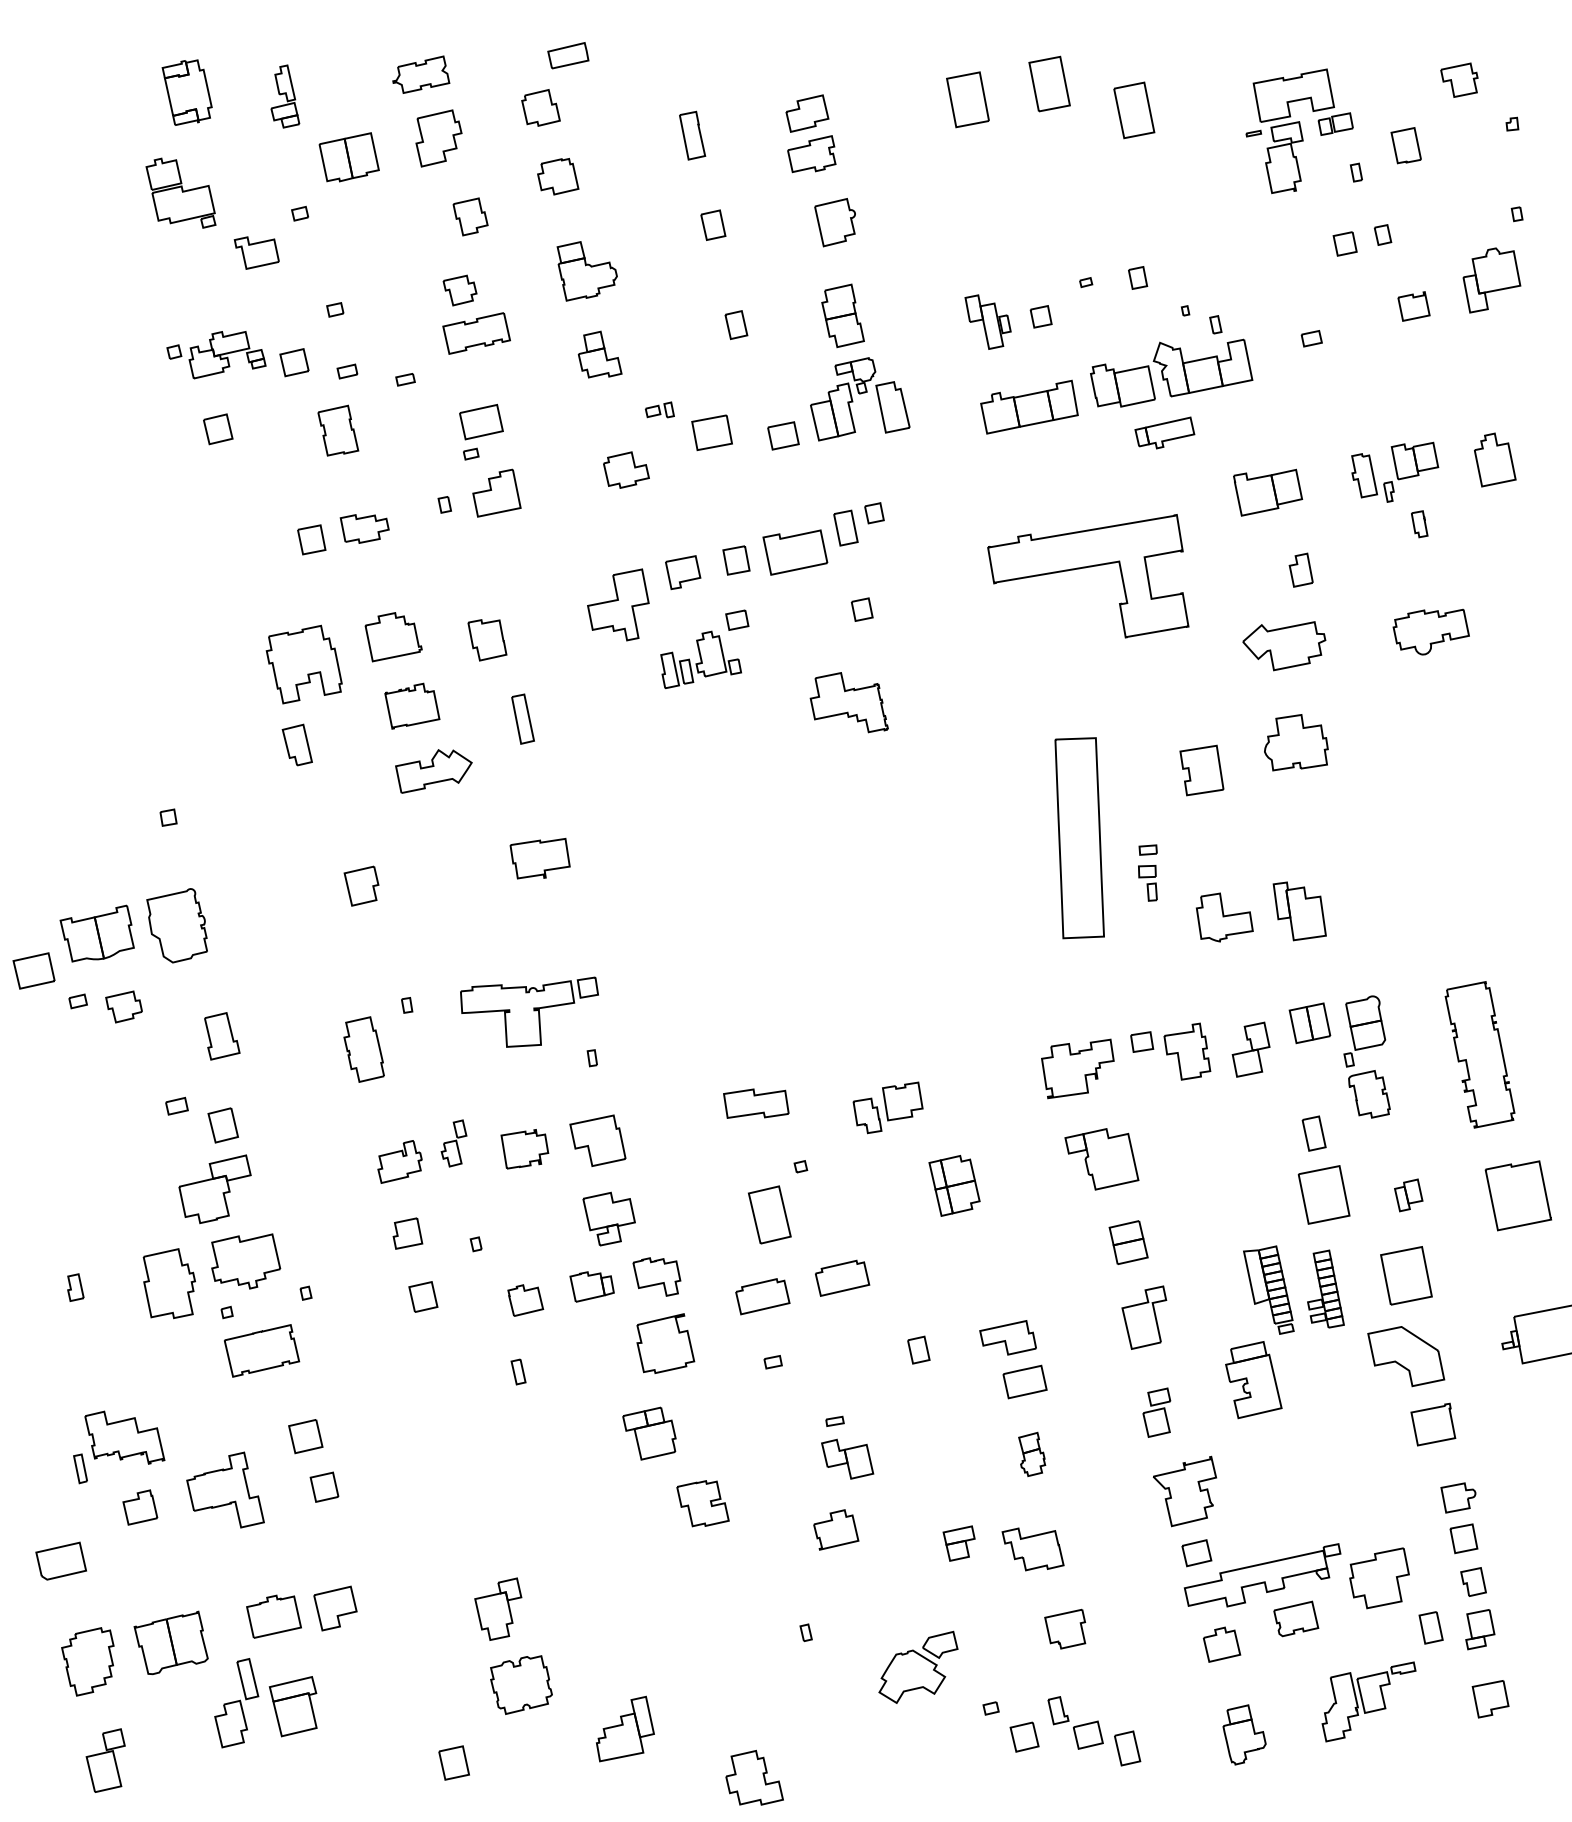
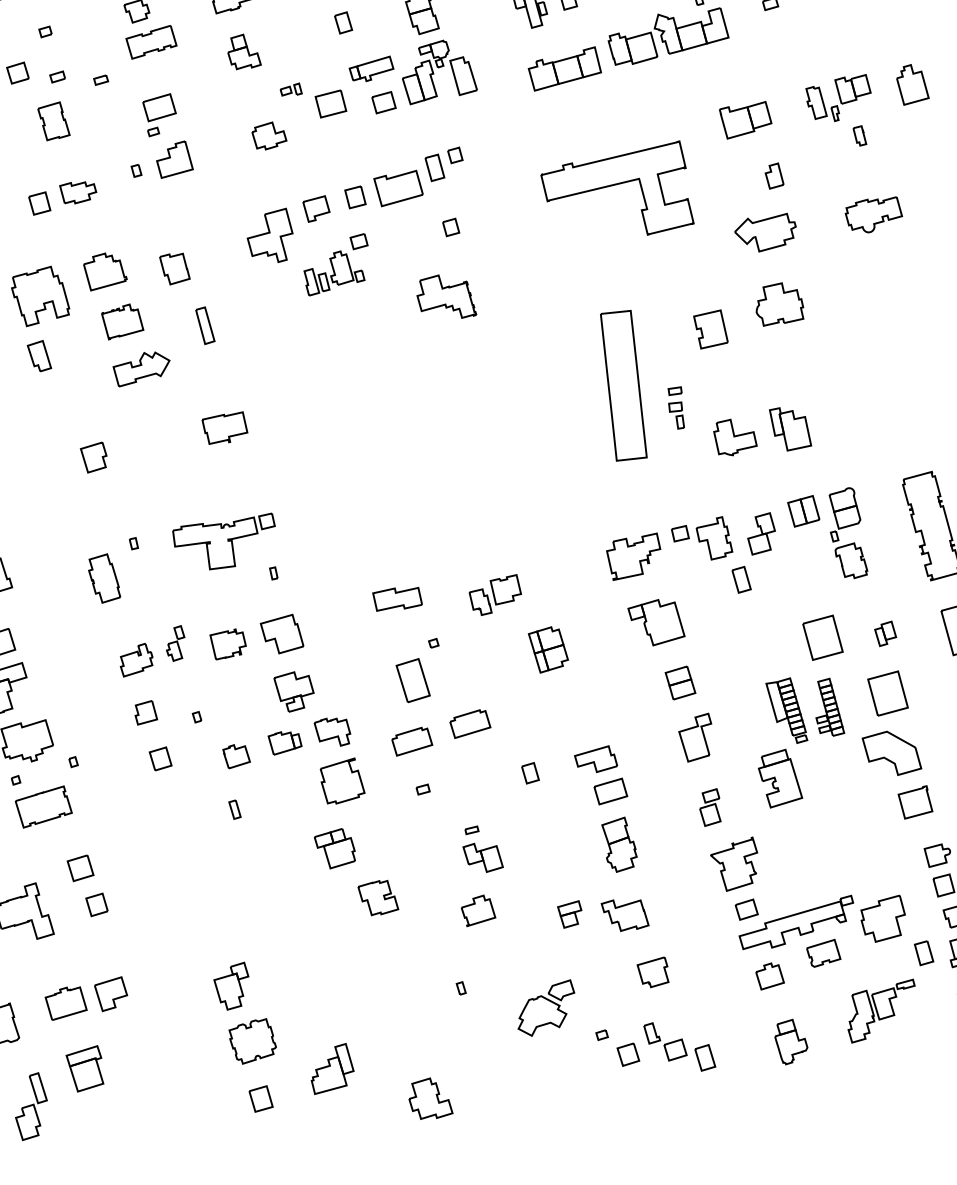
part: (1164, 432) -> (371, 69), moved
part: (1313, 1133) -> (741, 579), moved
part: (1031, 1454) -> (619, 844), size x1.67
part: (236, 1703) -> (31, 1106), moved
part: (453, 1762) -> (260, 1098), moved

